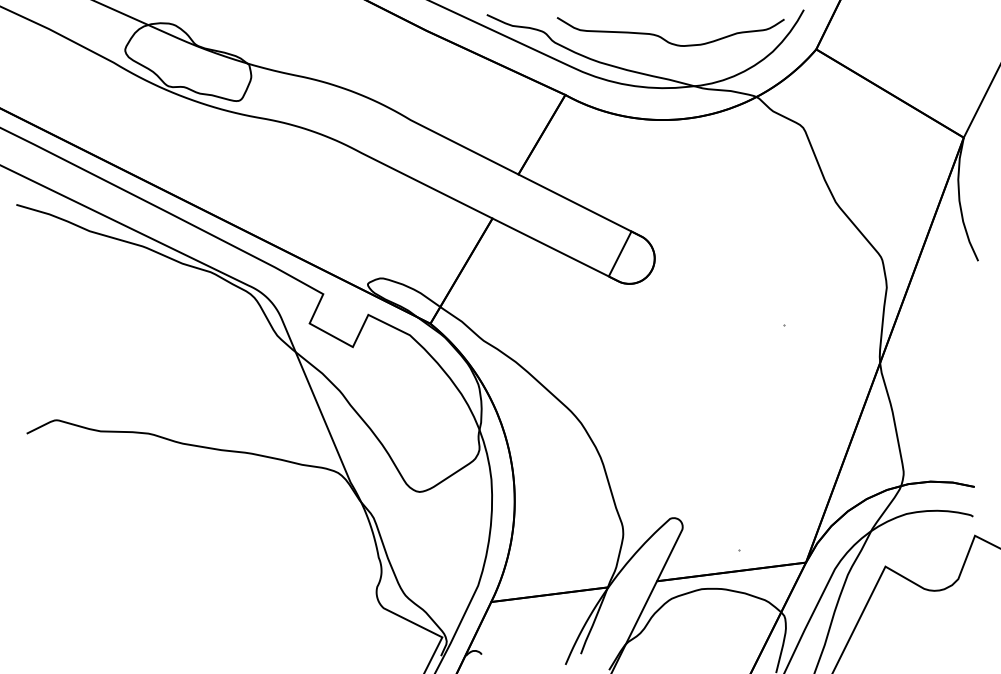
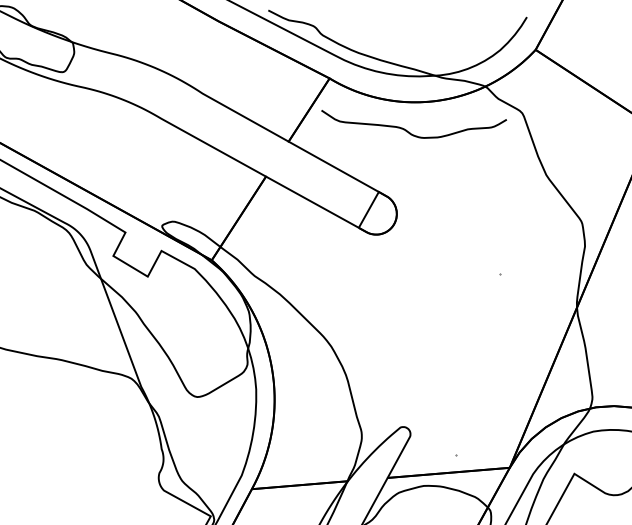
curve: (664, 38) -> (408, 131), moved

